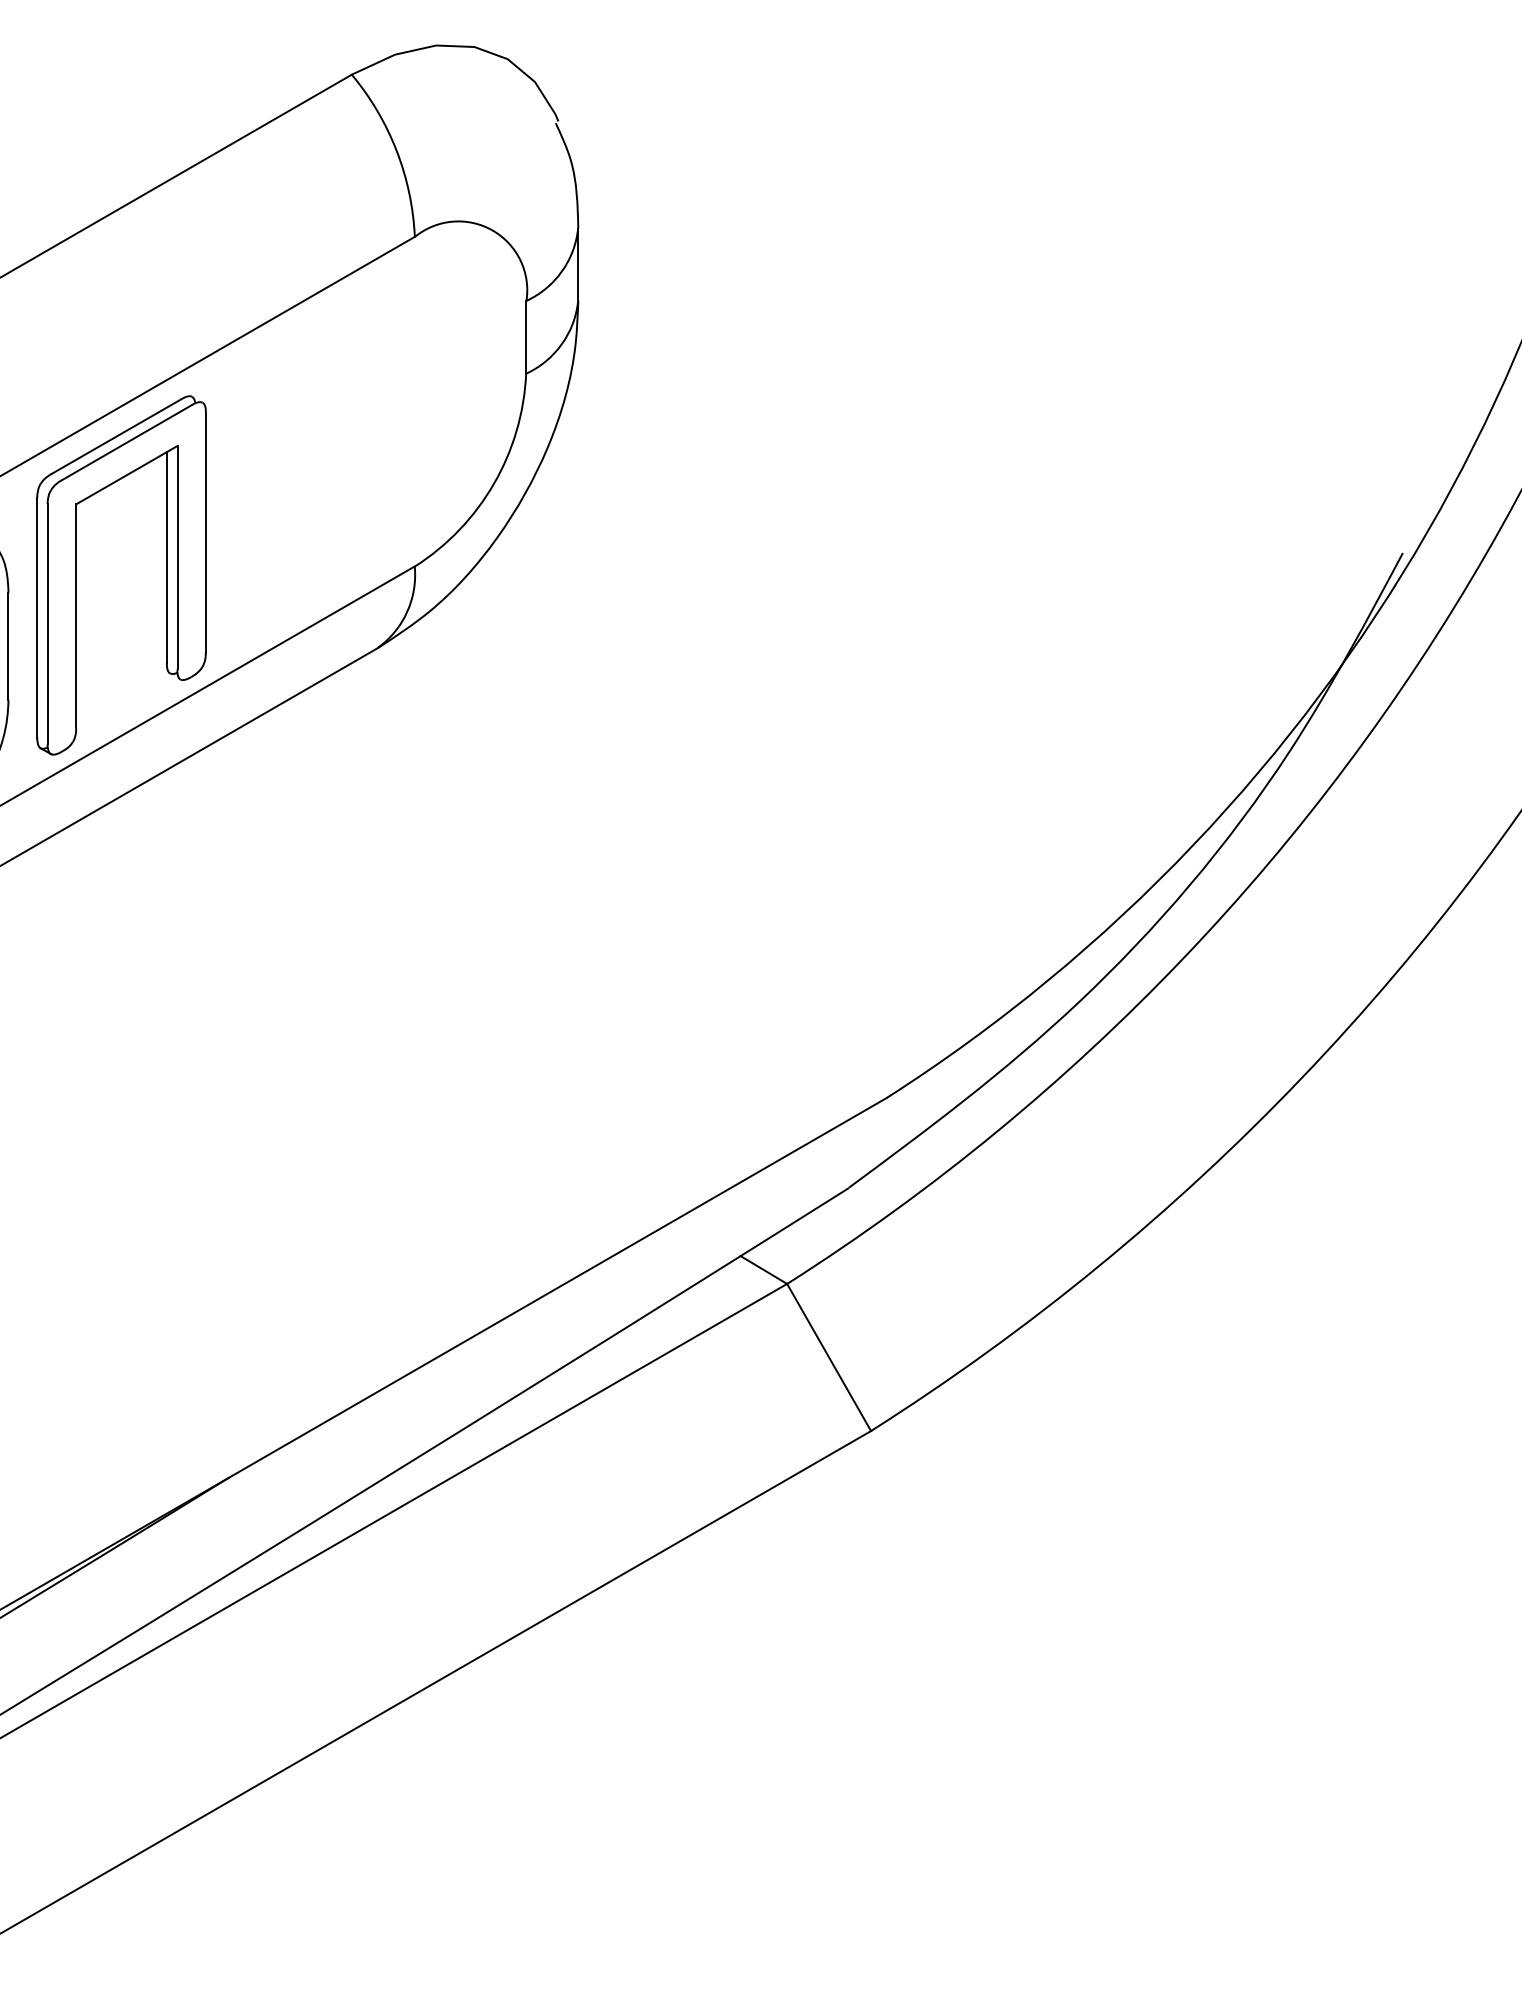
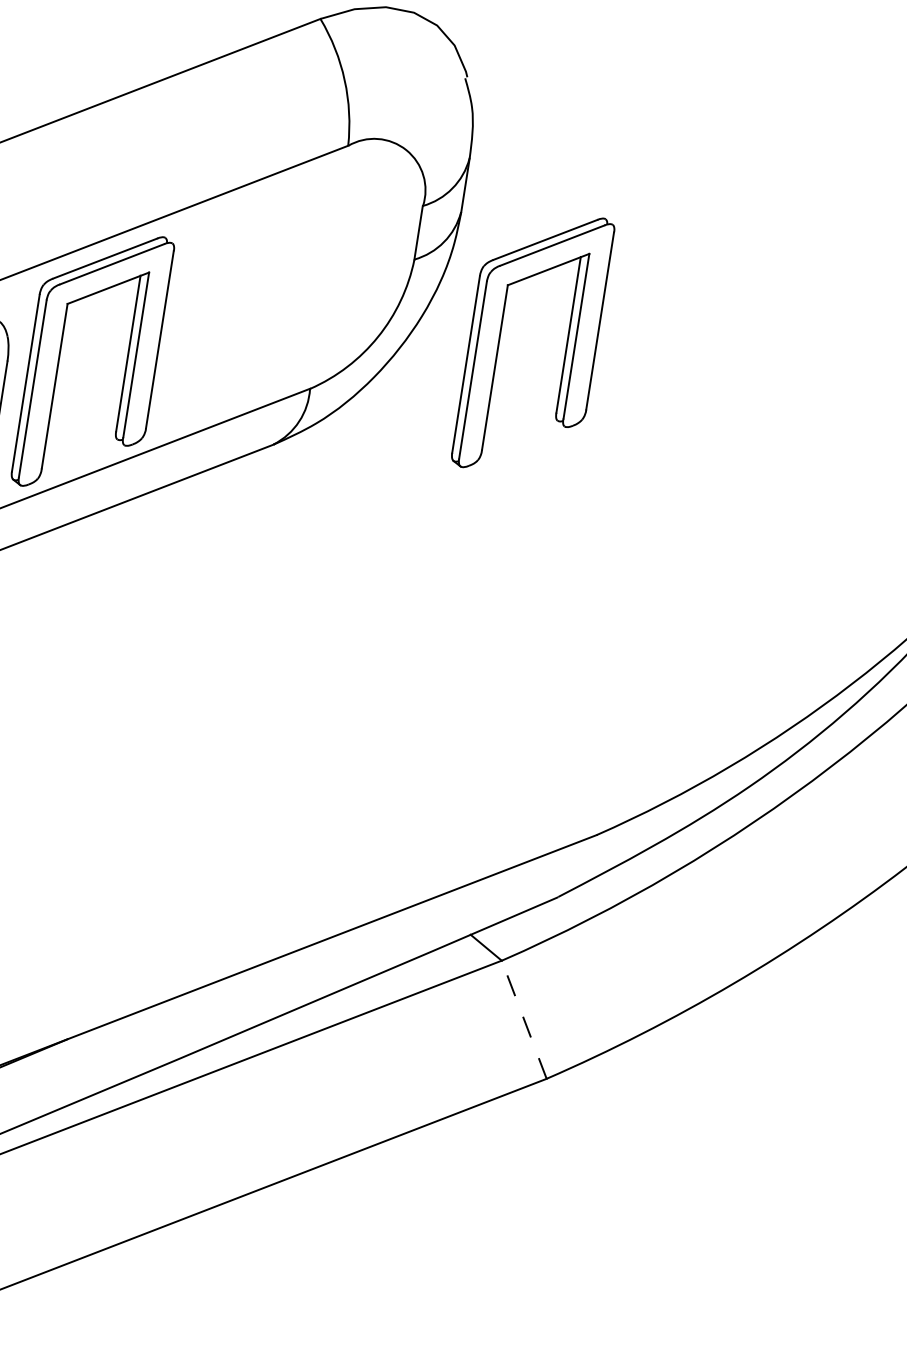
part: (655, 459) -> (499, 337), added
line: (829, 1357) -> (524, 1019), solid -> dashed

